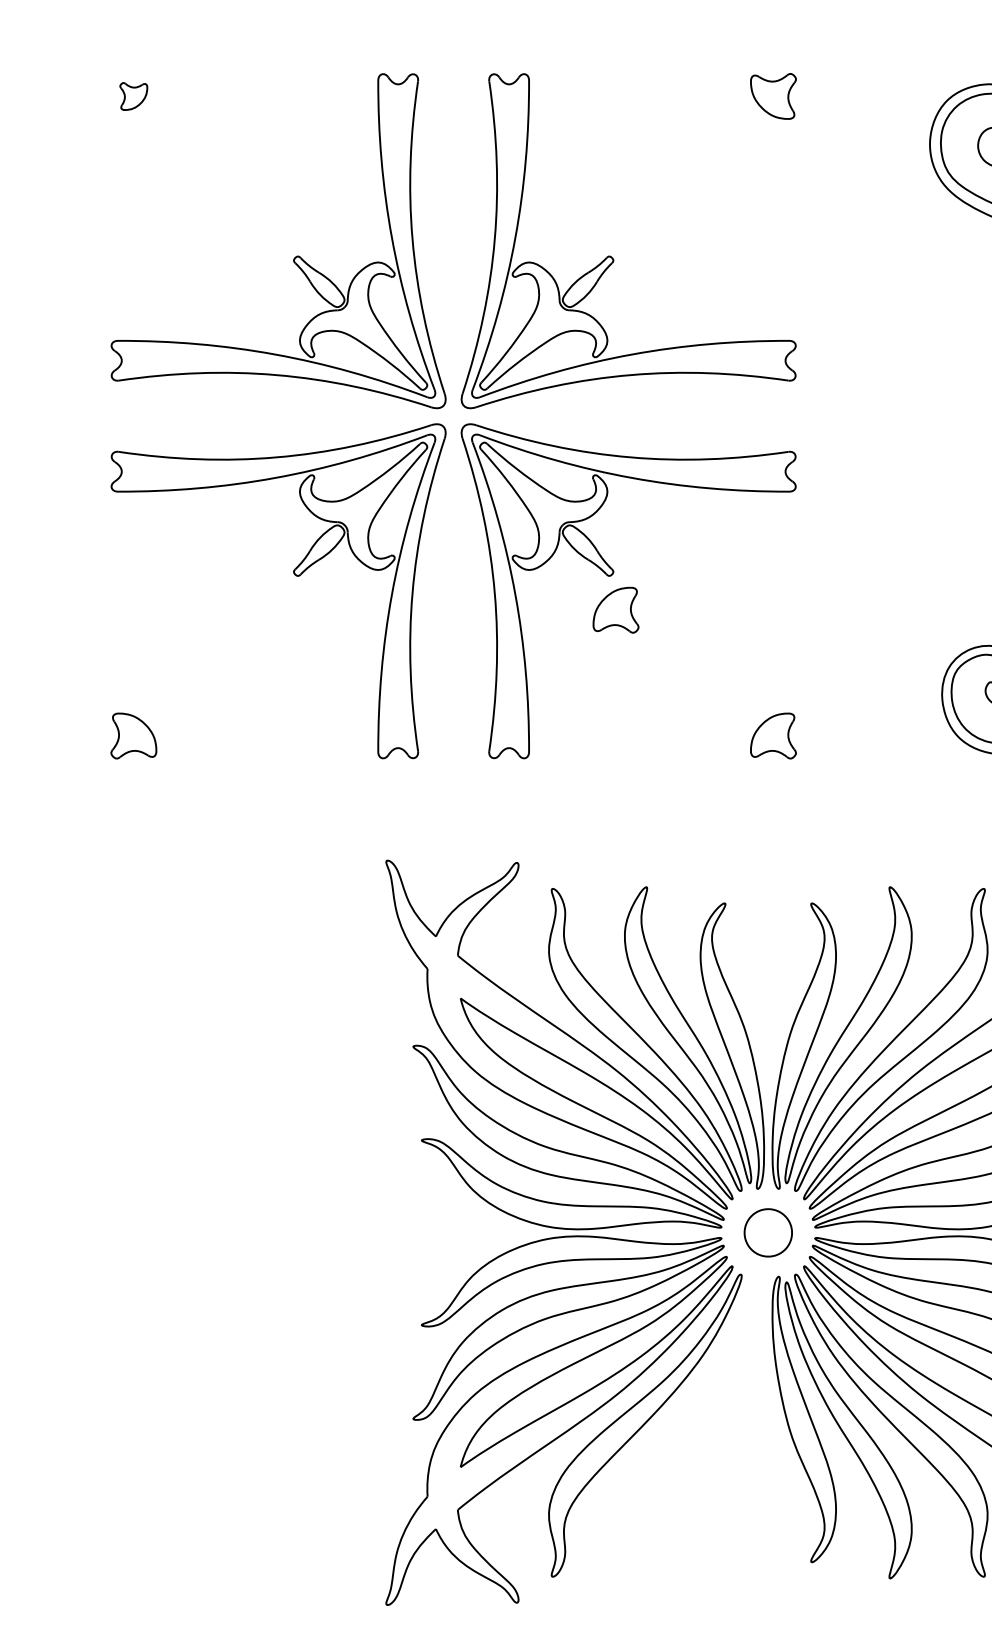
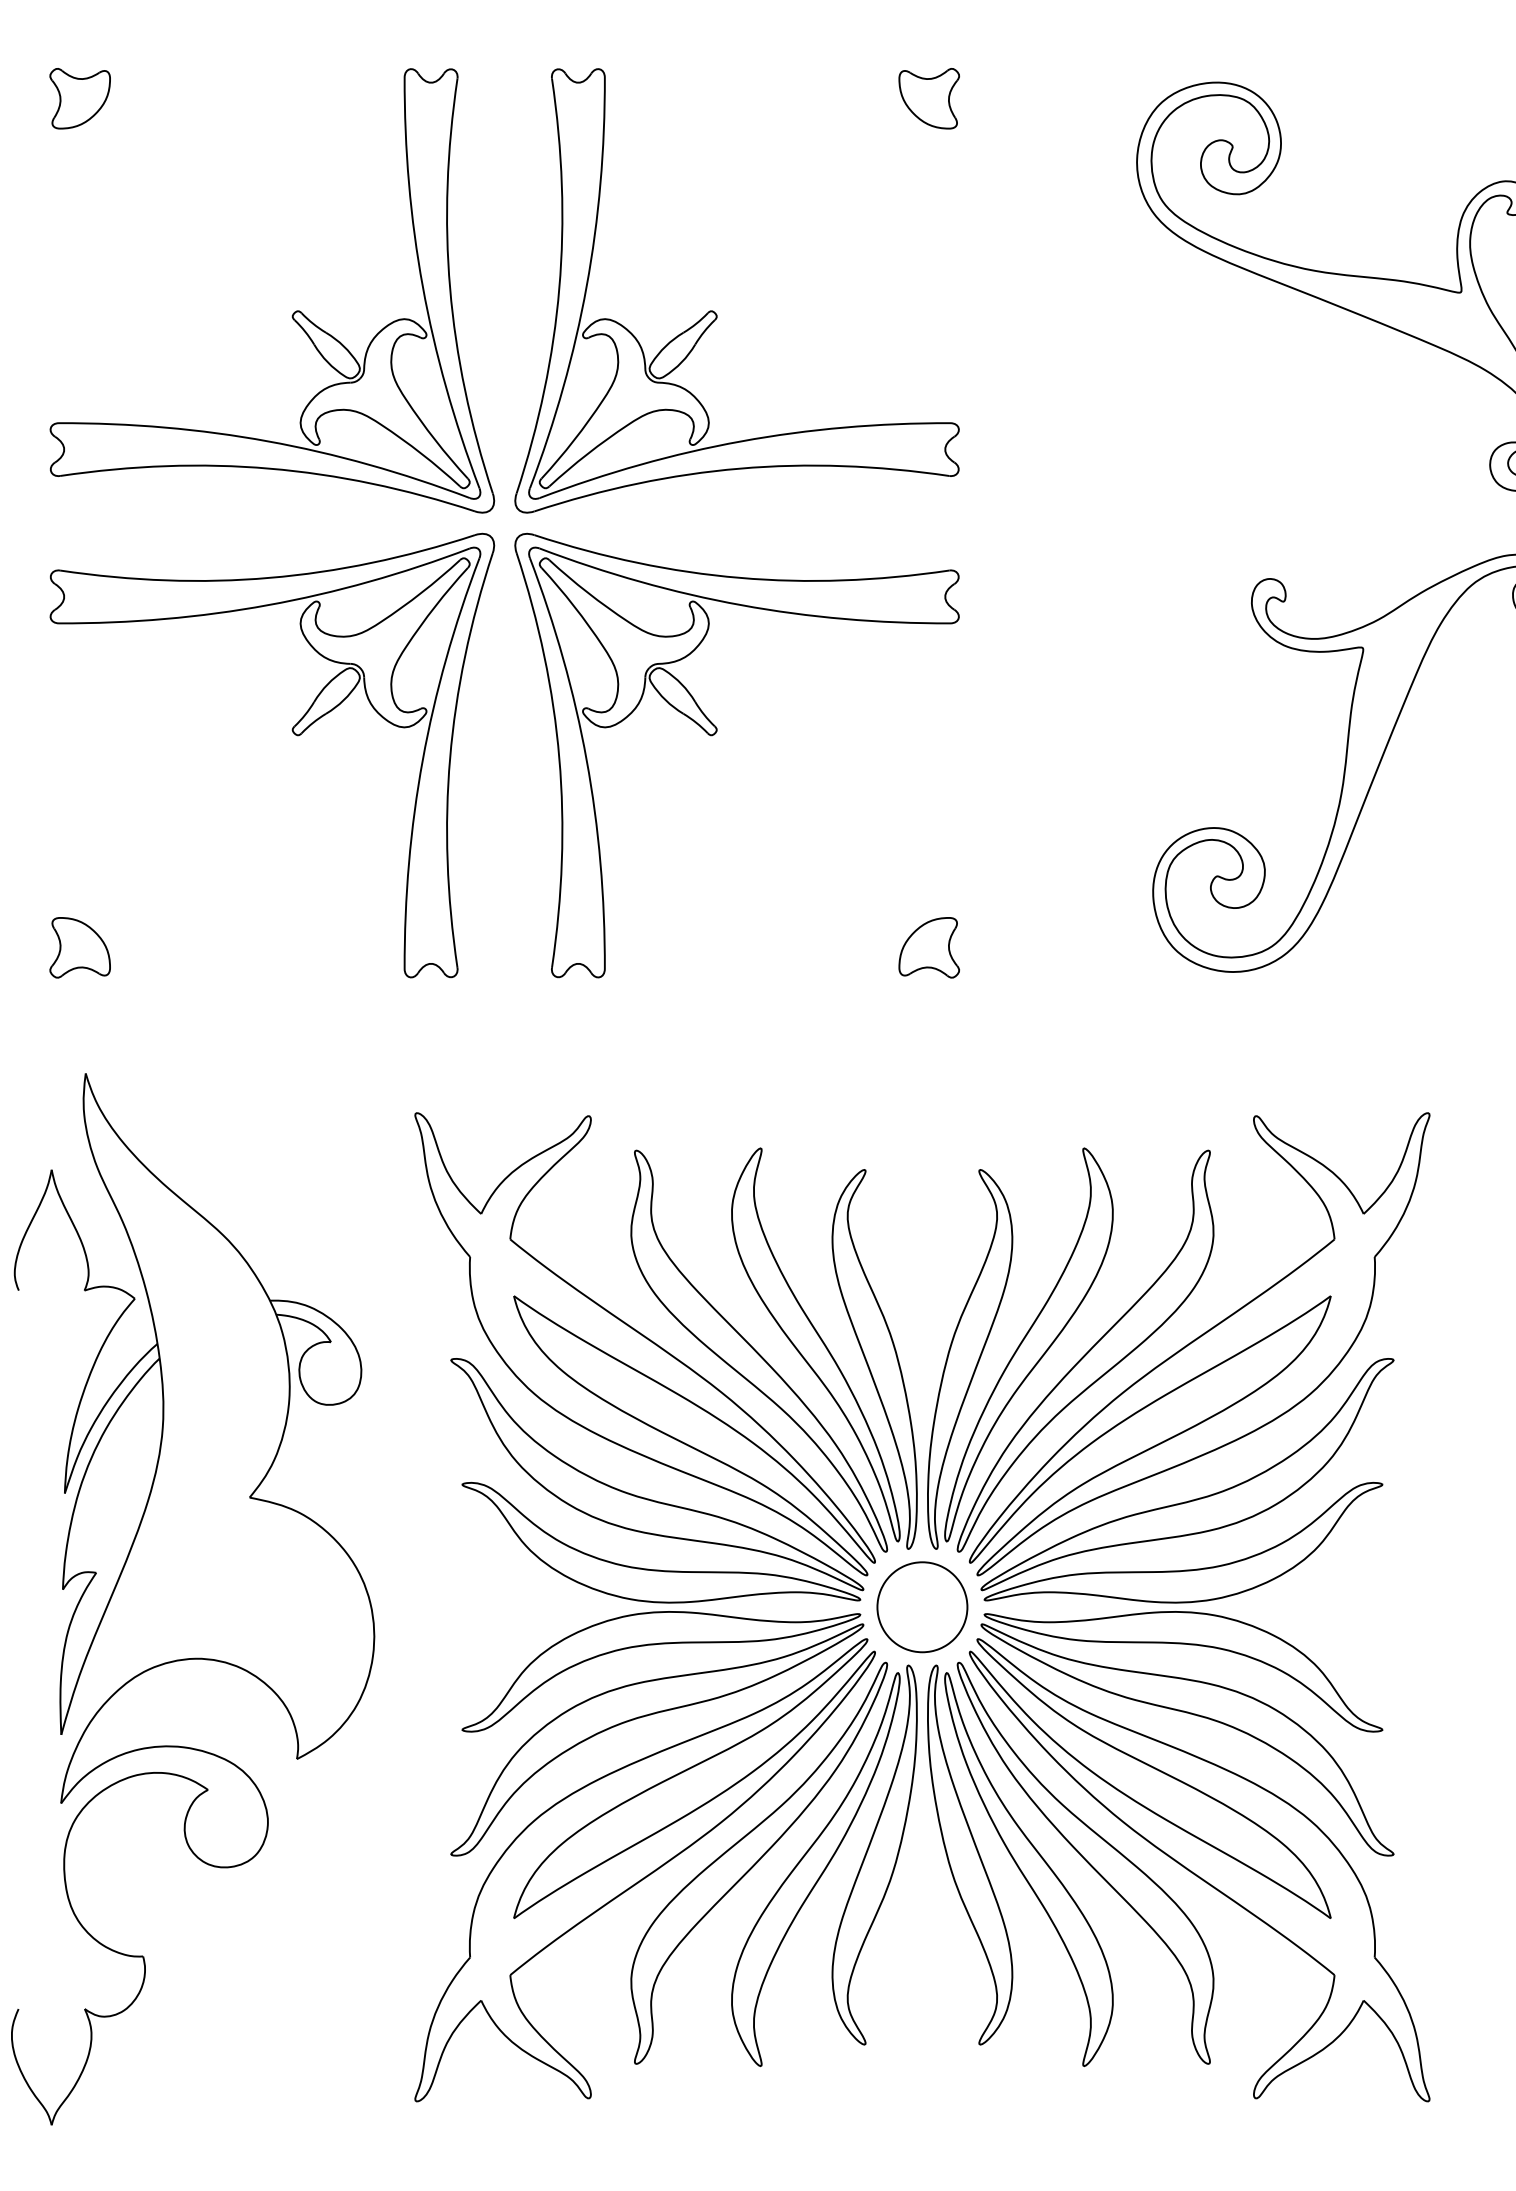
part: (133, 96) -> (79, 98), size x1.67
part: (615, 610) -> (719, 780), removed
part: (768, 1233) -> (922, 1607), size x1.43
part: (219, 1270) -> (194, 1657), added
part: (694, 1427) -> (824, 1865), added

